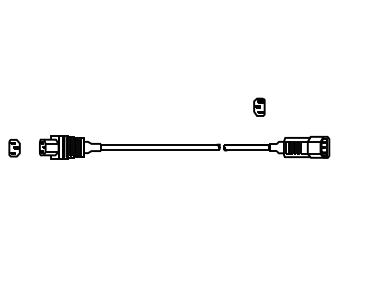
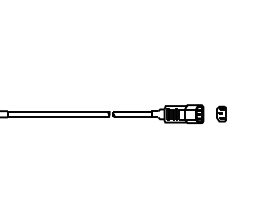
part: (259, 106) -> (221, 113), moved

